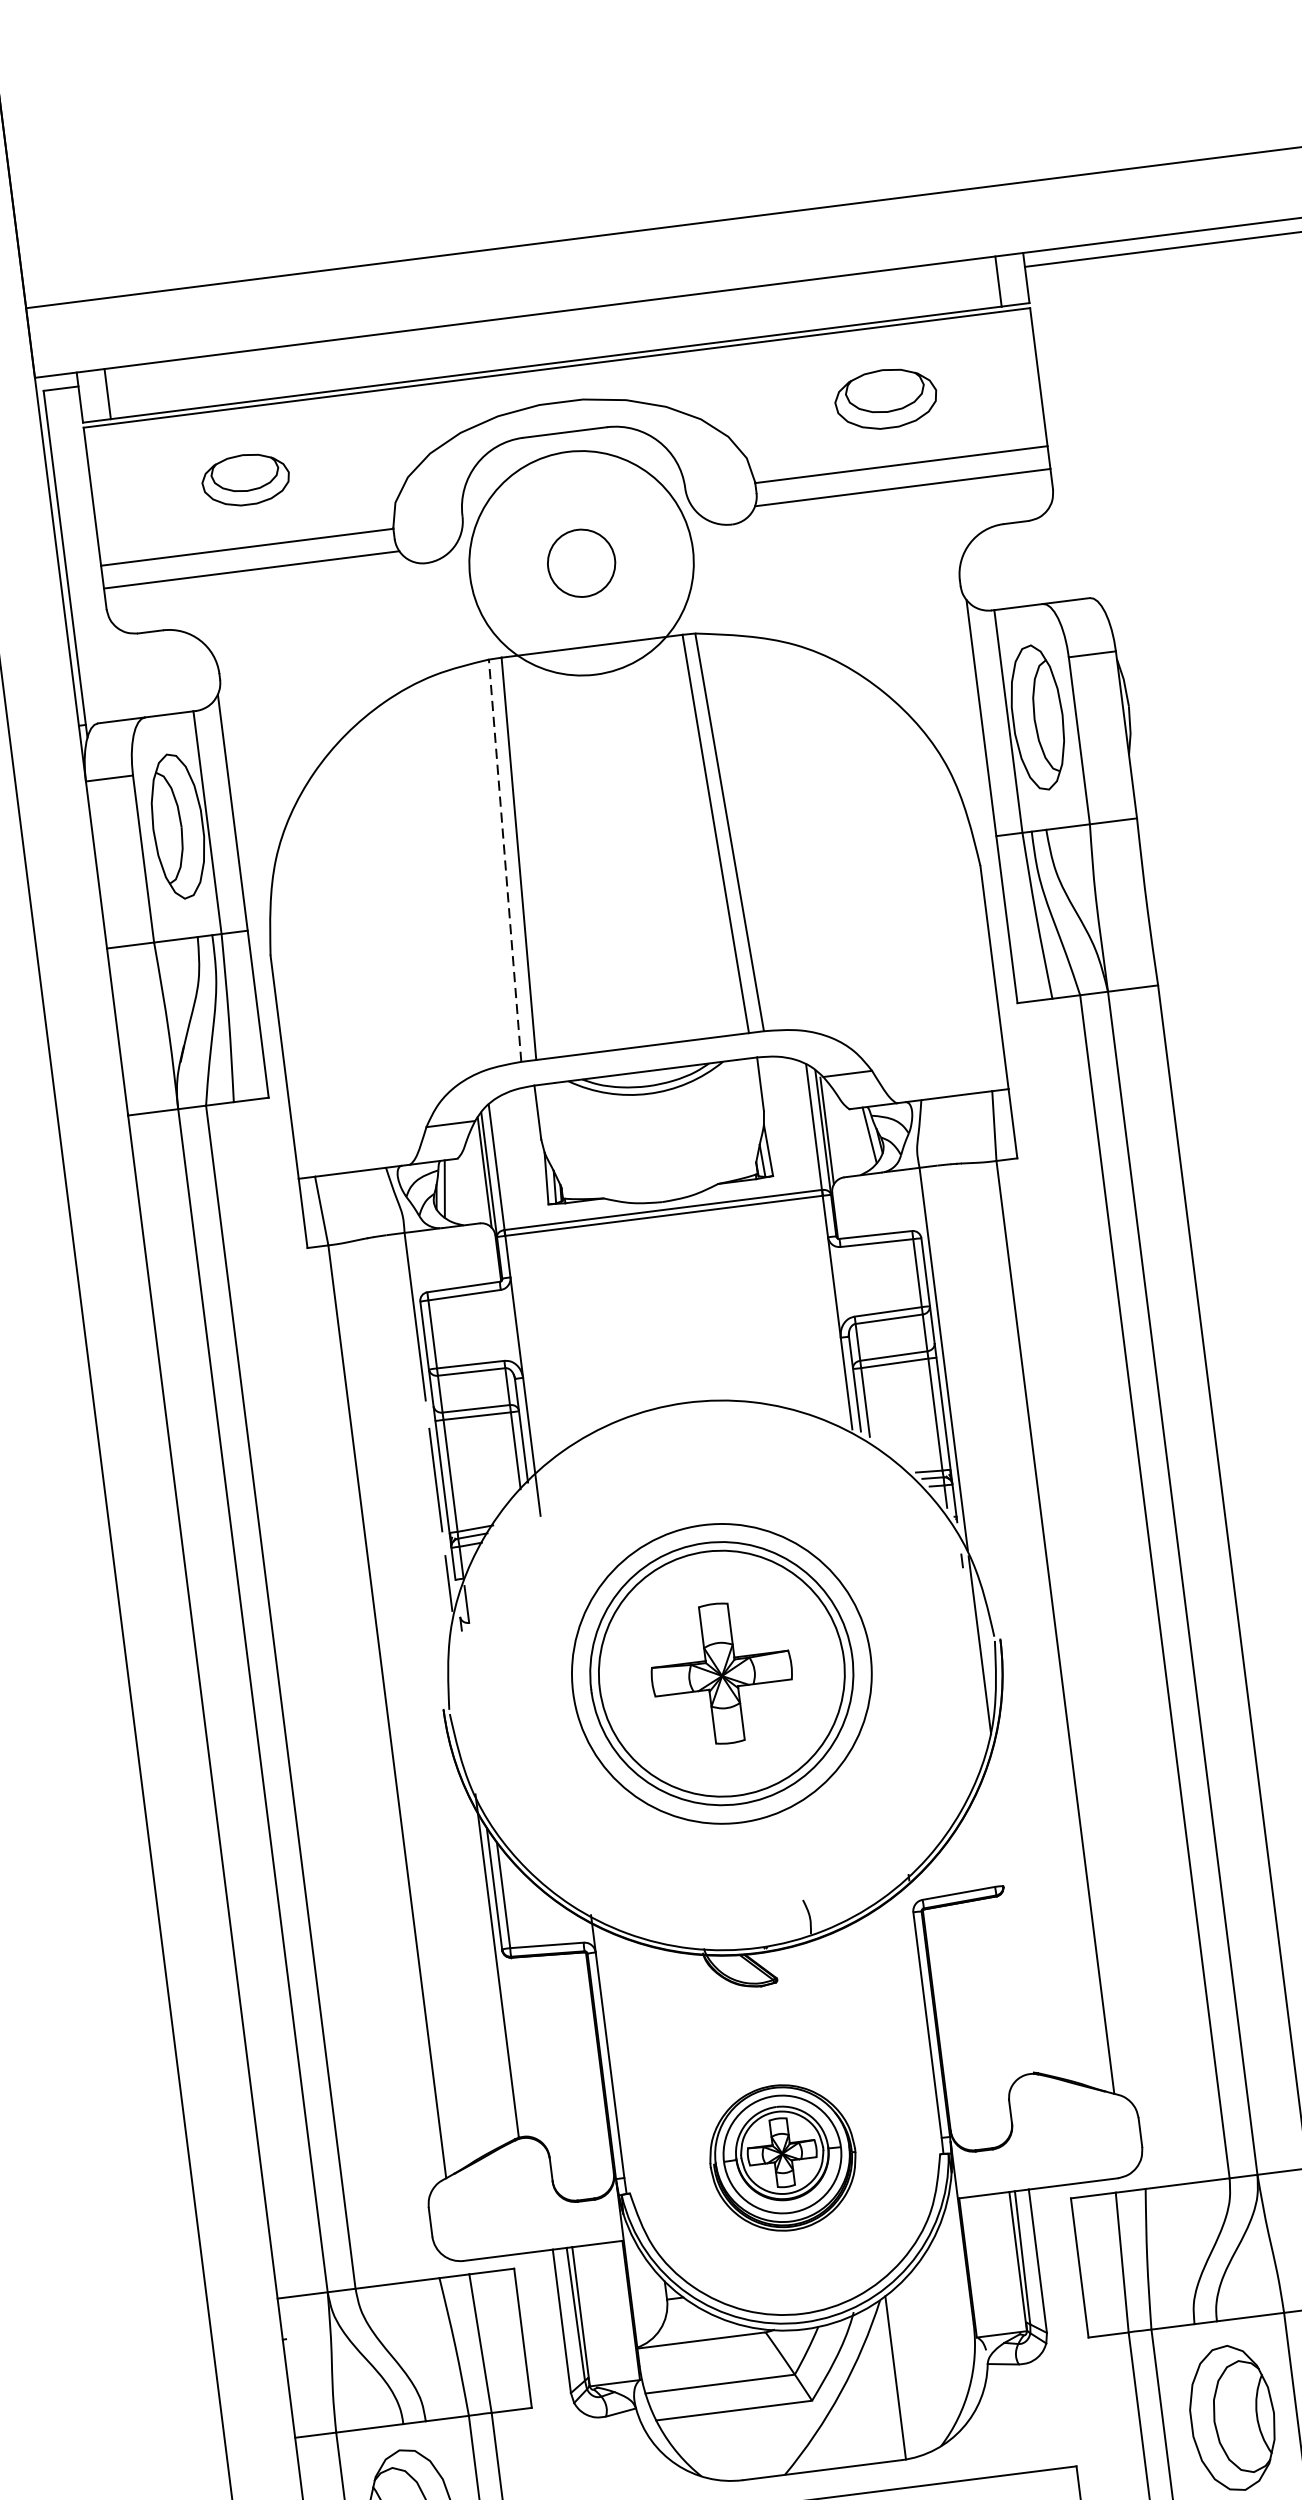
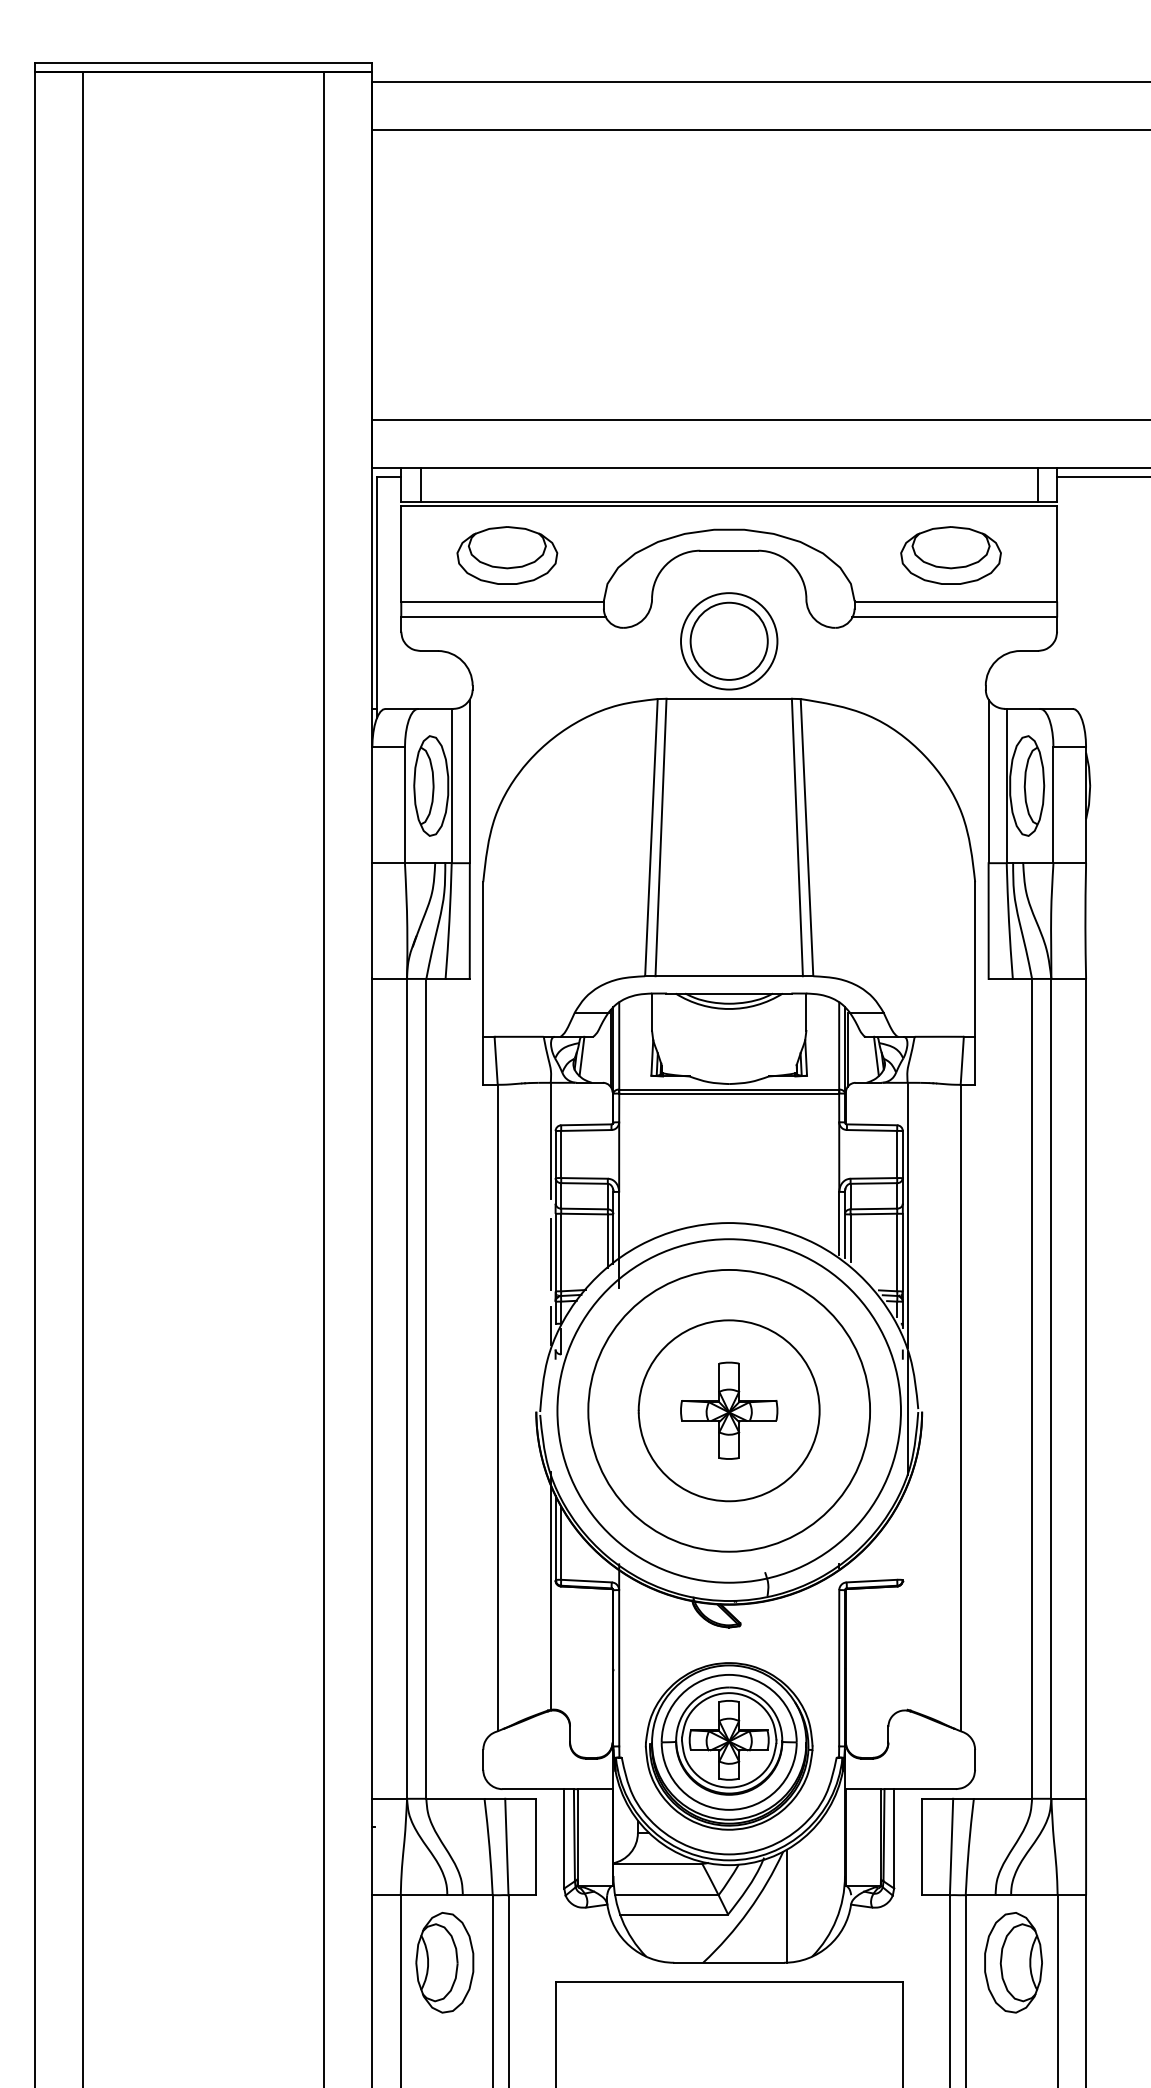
part: (885, 399) -> (950, 555), size x1.43
part: (245, 479) -> (507, 555), size x1.67
circle: (580, 562) -> (728, 640), size x1.67
circle: (580, 563) -> (728, 641), size x0.62
line: (505, 860) -> (651, 837), dashed -> solid
circle: (720, 1673) -> (728, 1410), size x1.67
circle: (722, 1673) -> (729, 1410), size x1.67
part: (782, 2158) -> (728, 1746), size x1.67

